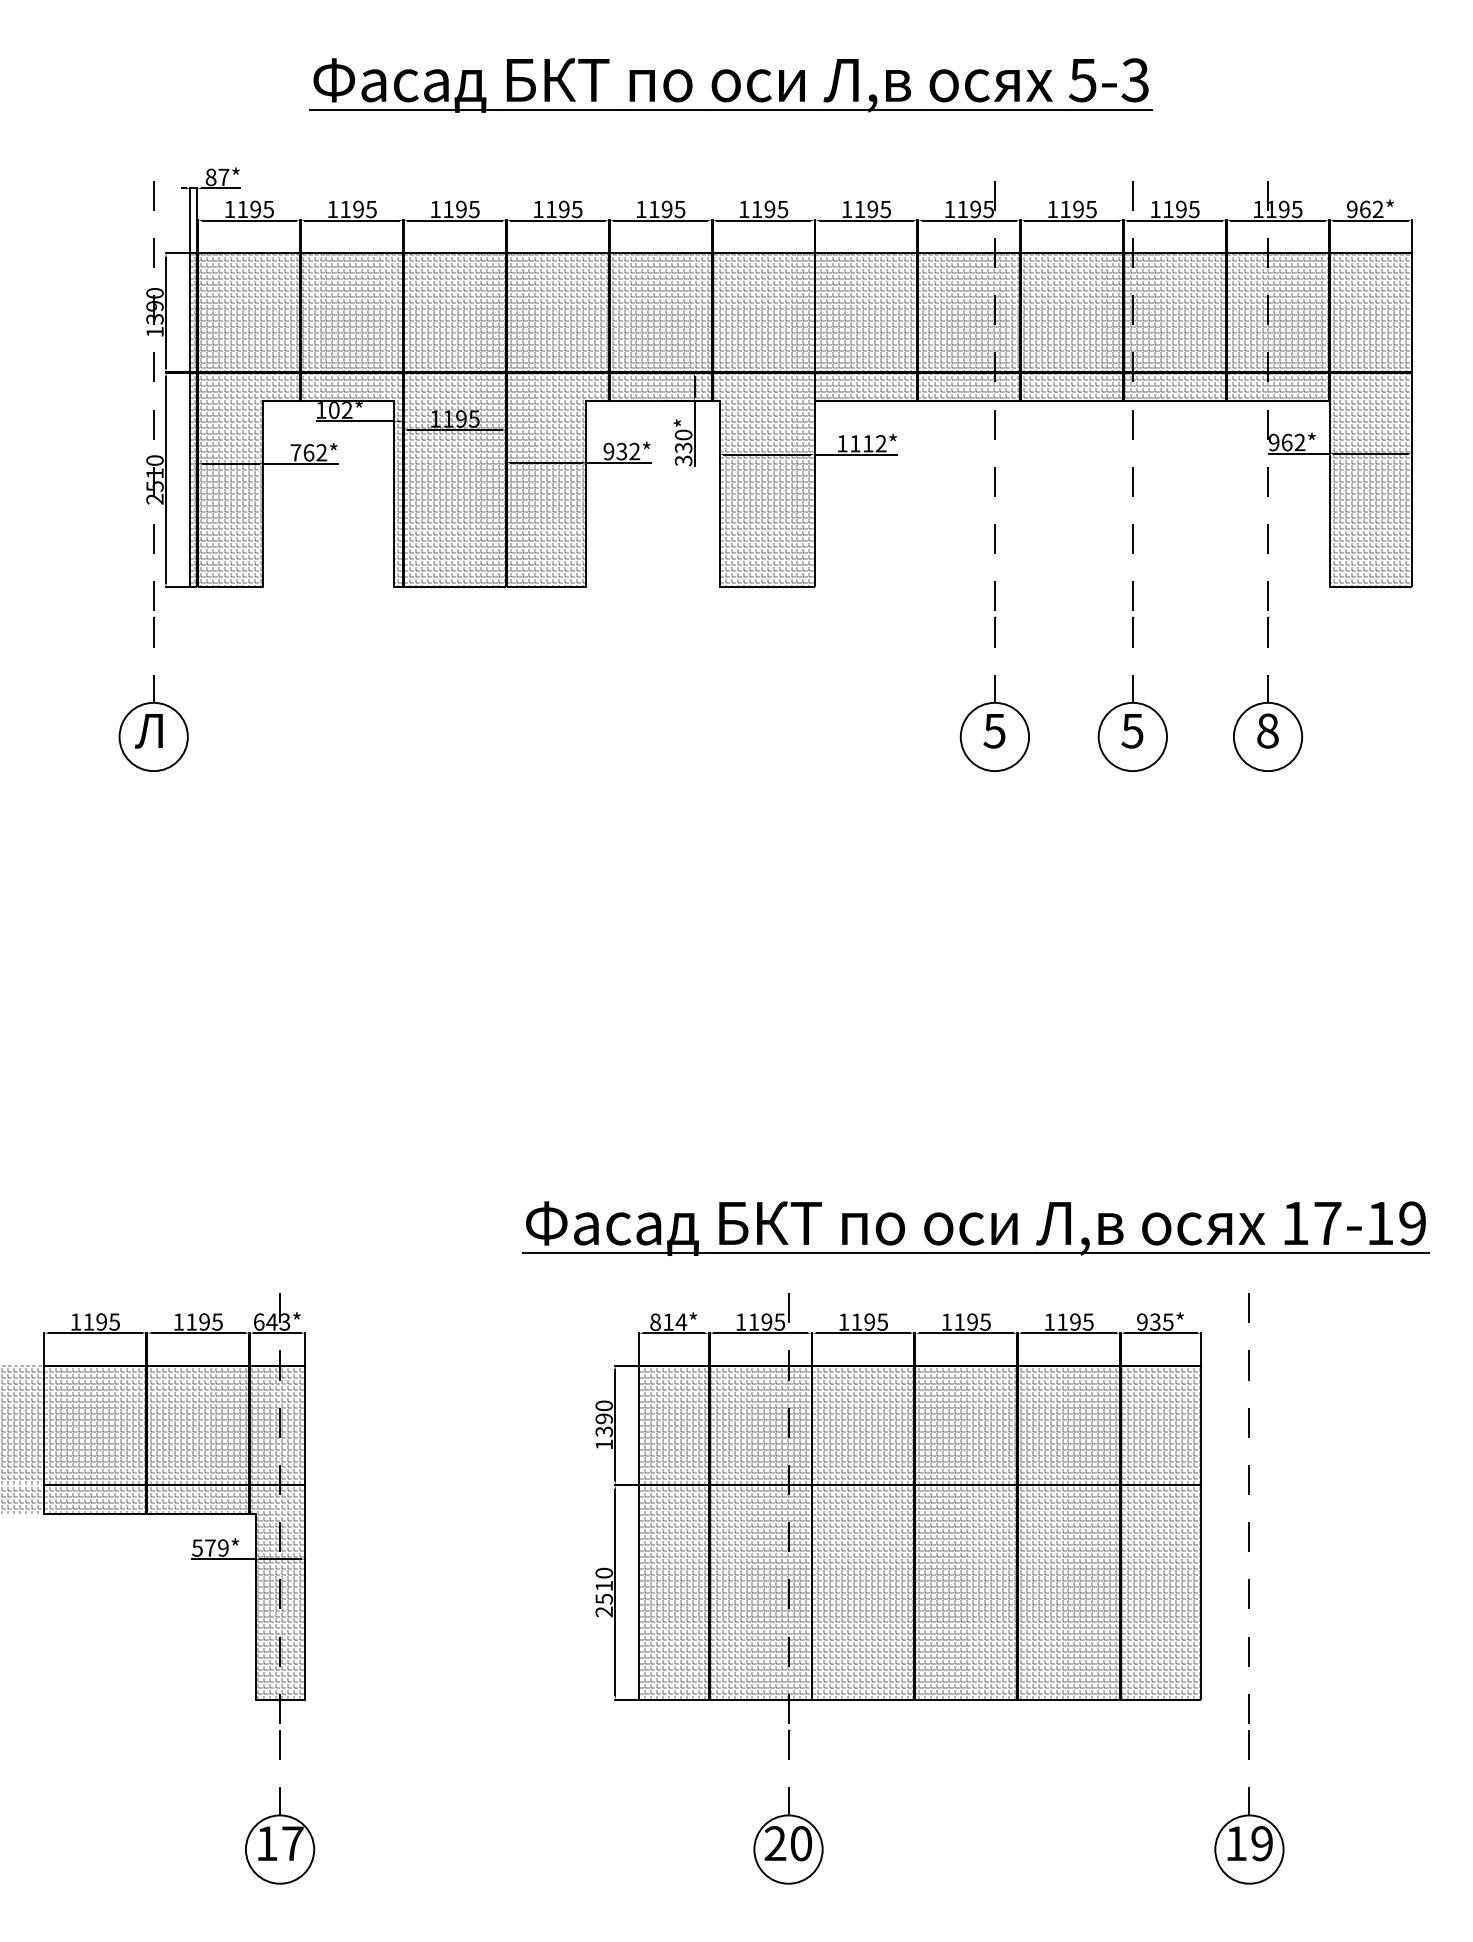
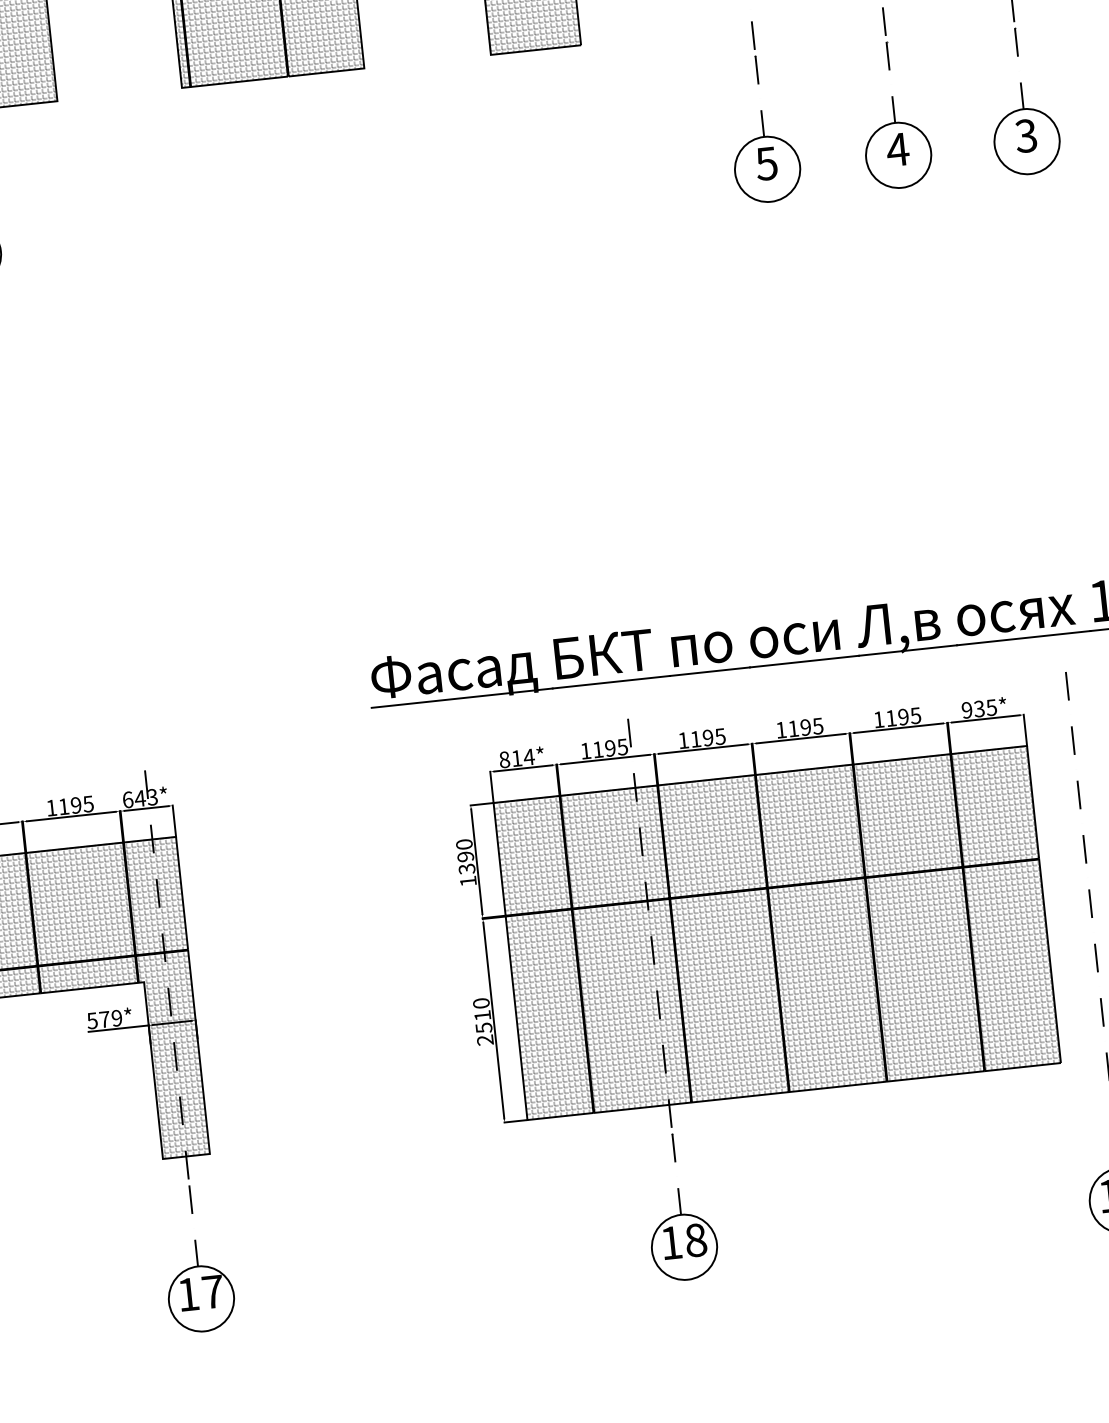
text: (1267, 730) -> (1025, 135), 8 -> 3
text: (1132, 731) -> (897, 150), 5 -> 4
text: (788, 1843) -> (683, 1241), 20 -> 18

